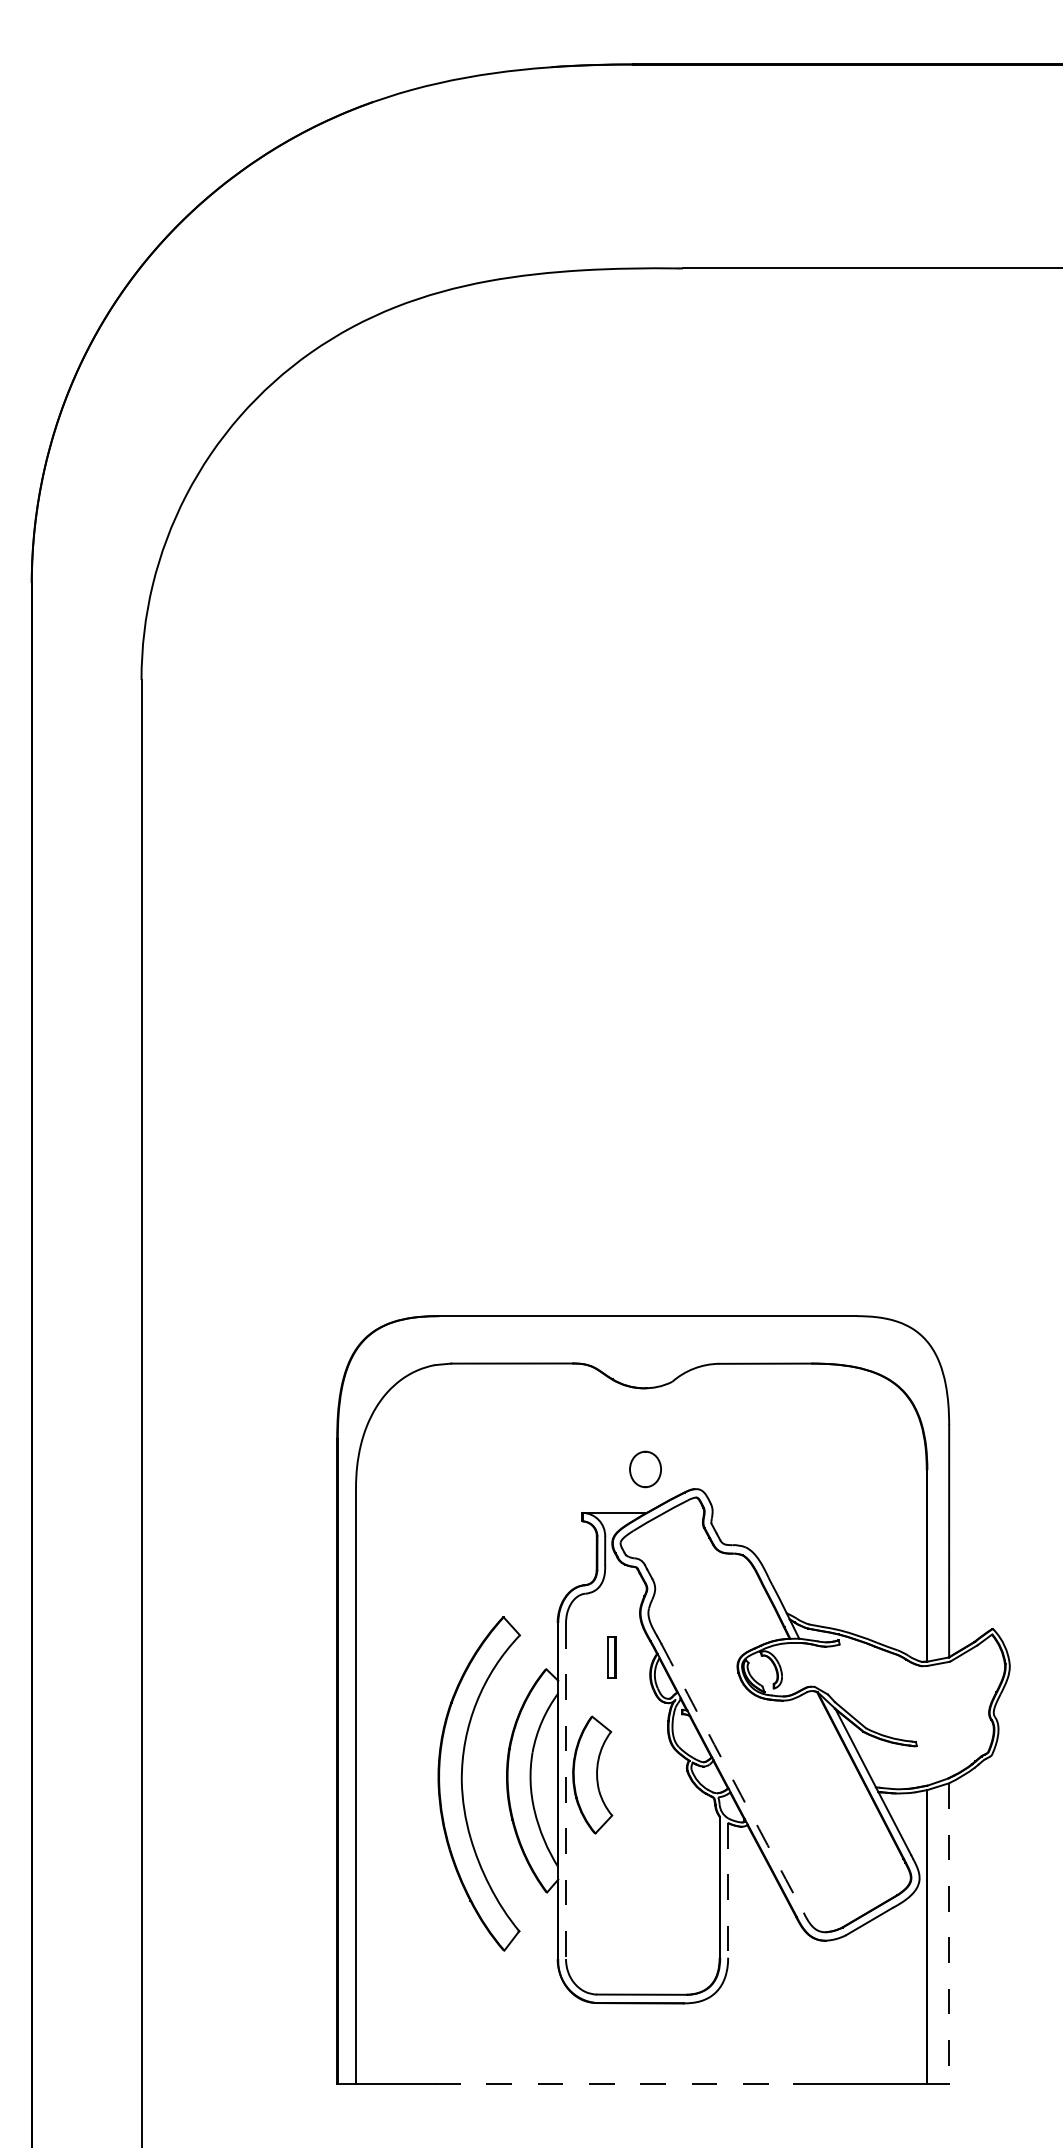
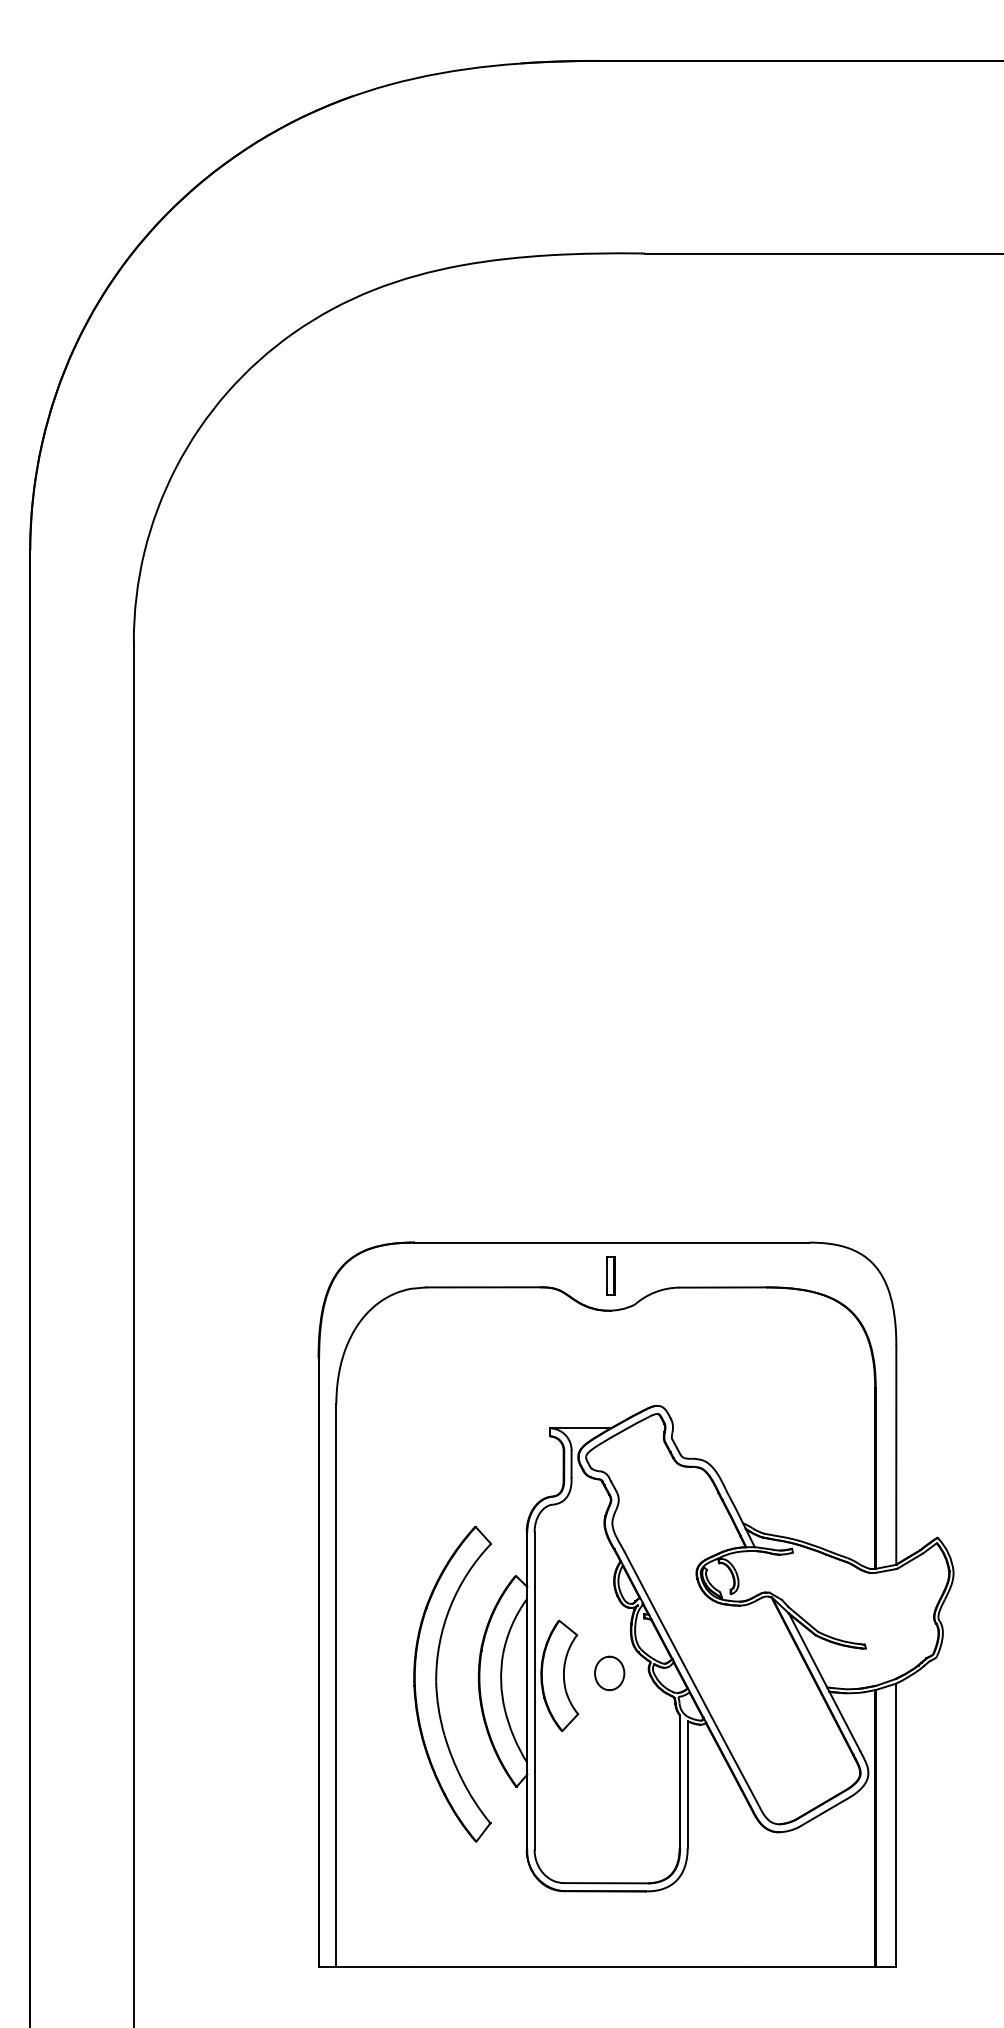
part: (645, 1469) -> (609, 1673), moved
part: (611, 1657) -> (610, 1275), moved
arc: (732, 1778) -> (691, 1679), dashed -> solid
line: (566, 1791) -> (535, 1691), dashed -> solid
line: (728, 1890) -> (687, 1784), dashed -> solid
line: (949, 1933) -> (896, 1825), dashed -> solid
line: (614, 2083) -> (580, 1967), dashed -> solid

